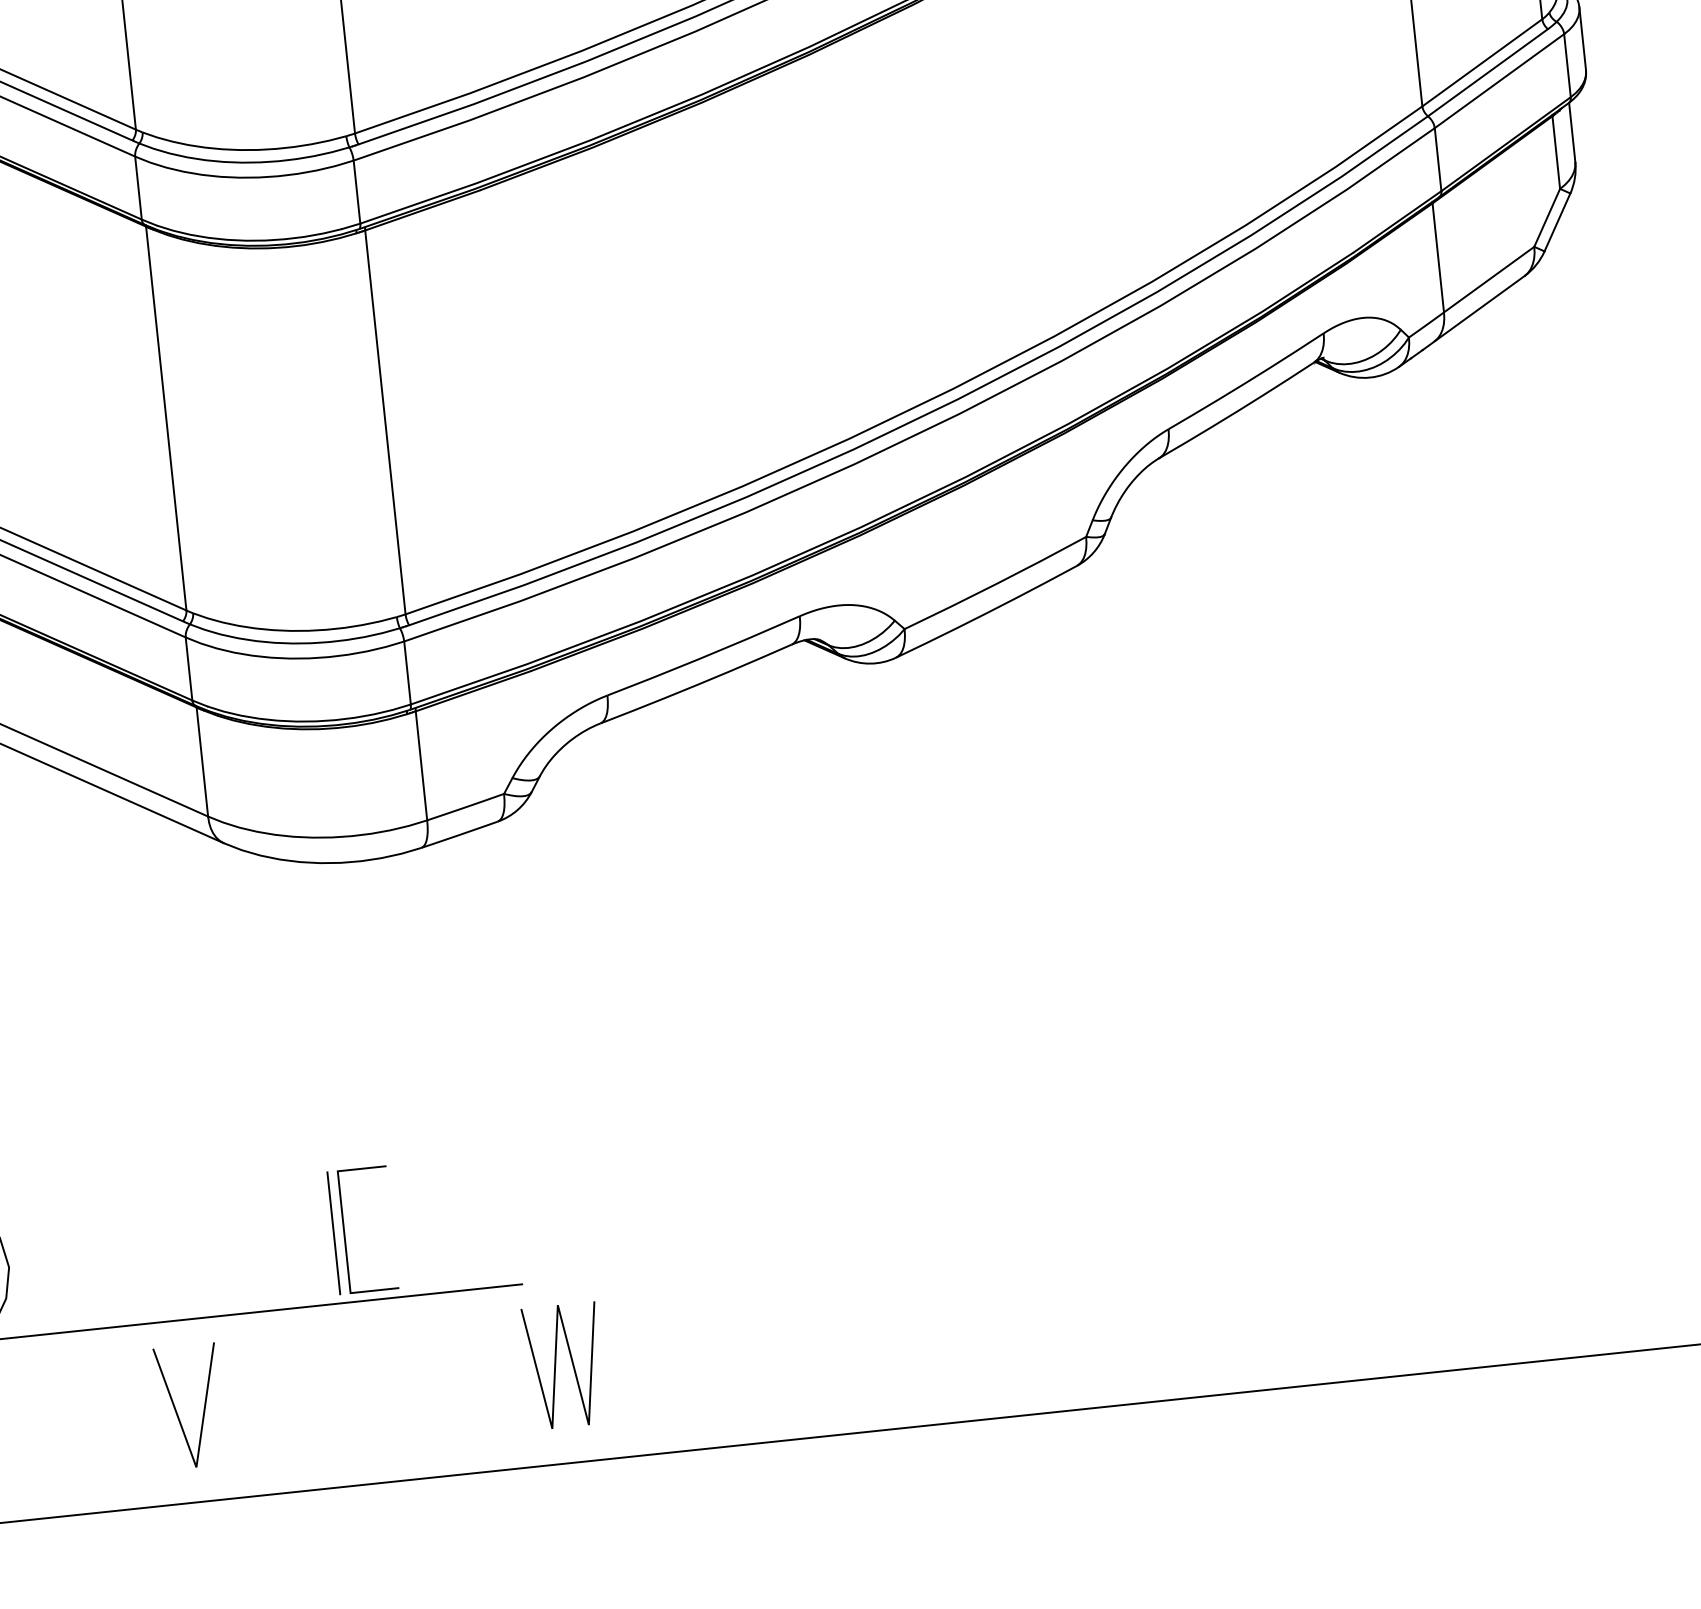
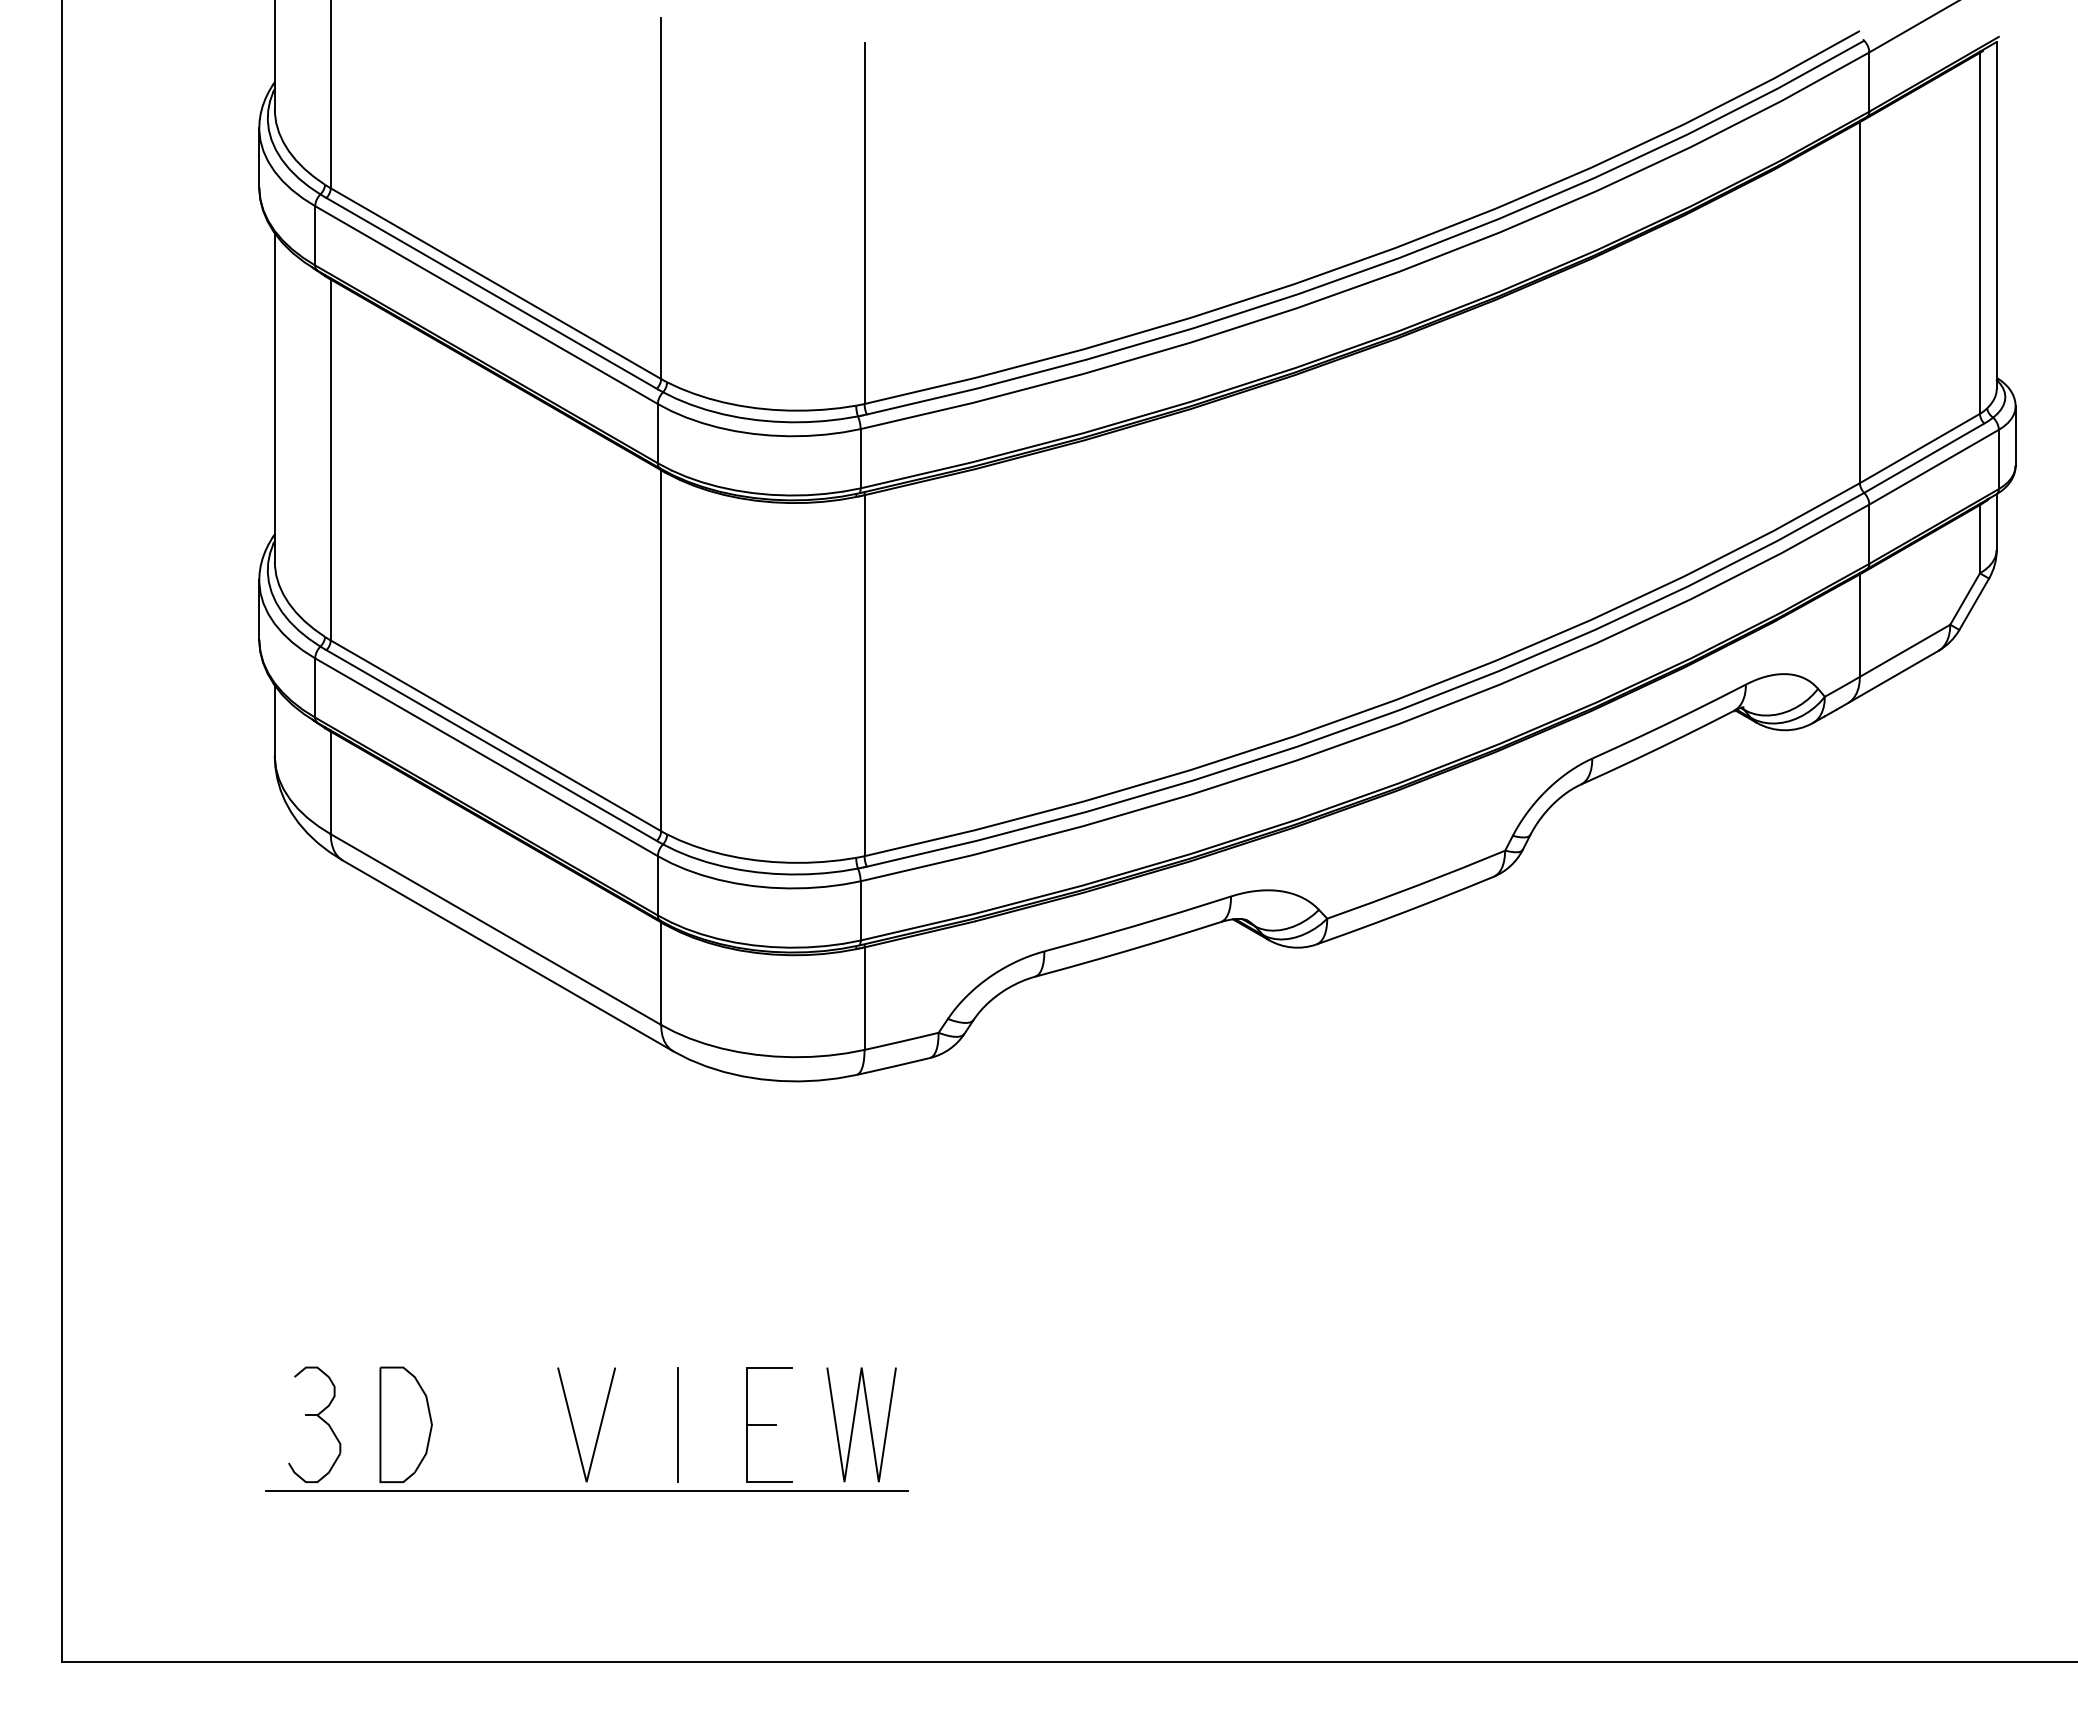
line: (359, 1230) -> (761, 1424), added
line: (332, 1233) -> (677, 1424), moved
line: (556, 1365) -> (854, 1423), moved
line: (177, 1411) -> (574, 1428), moved

